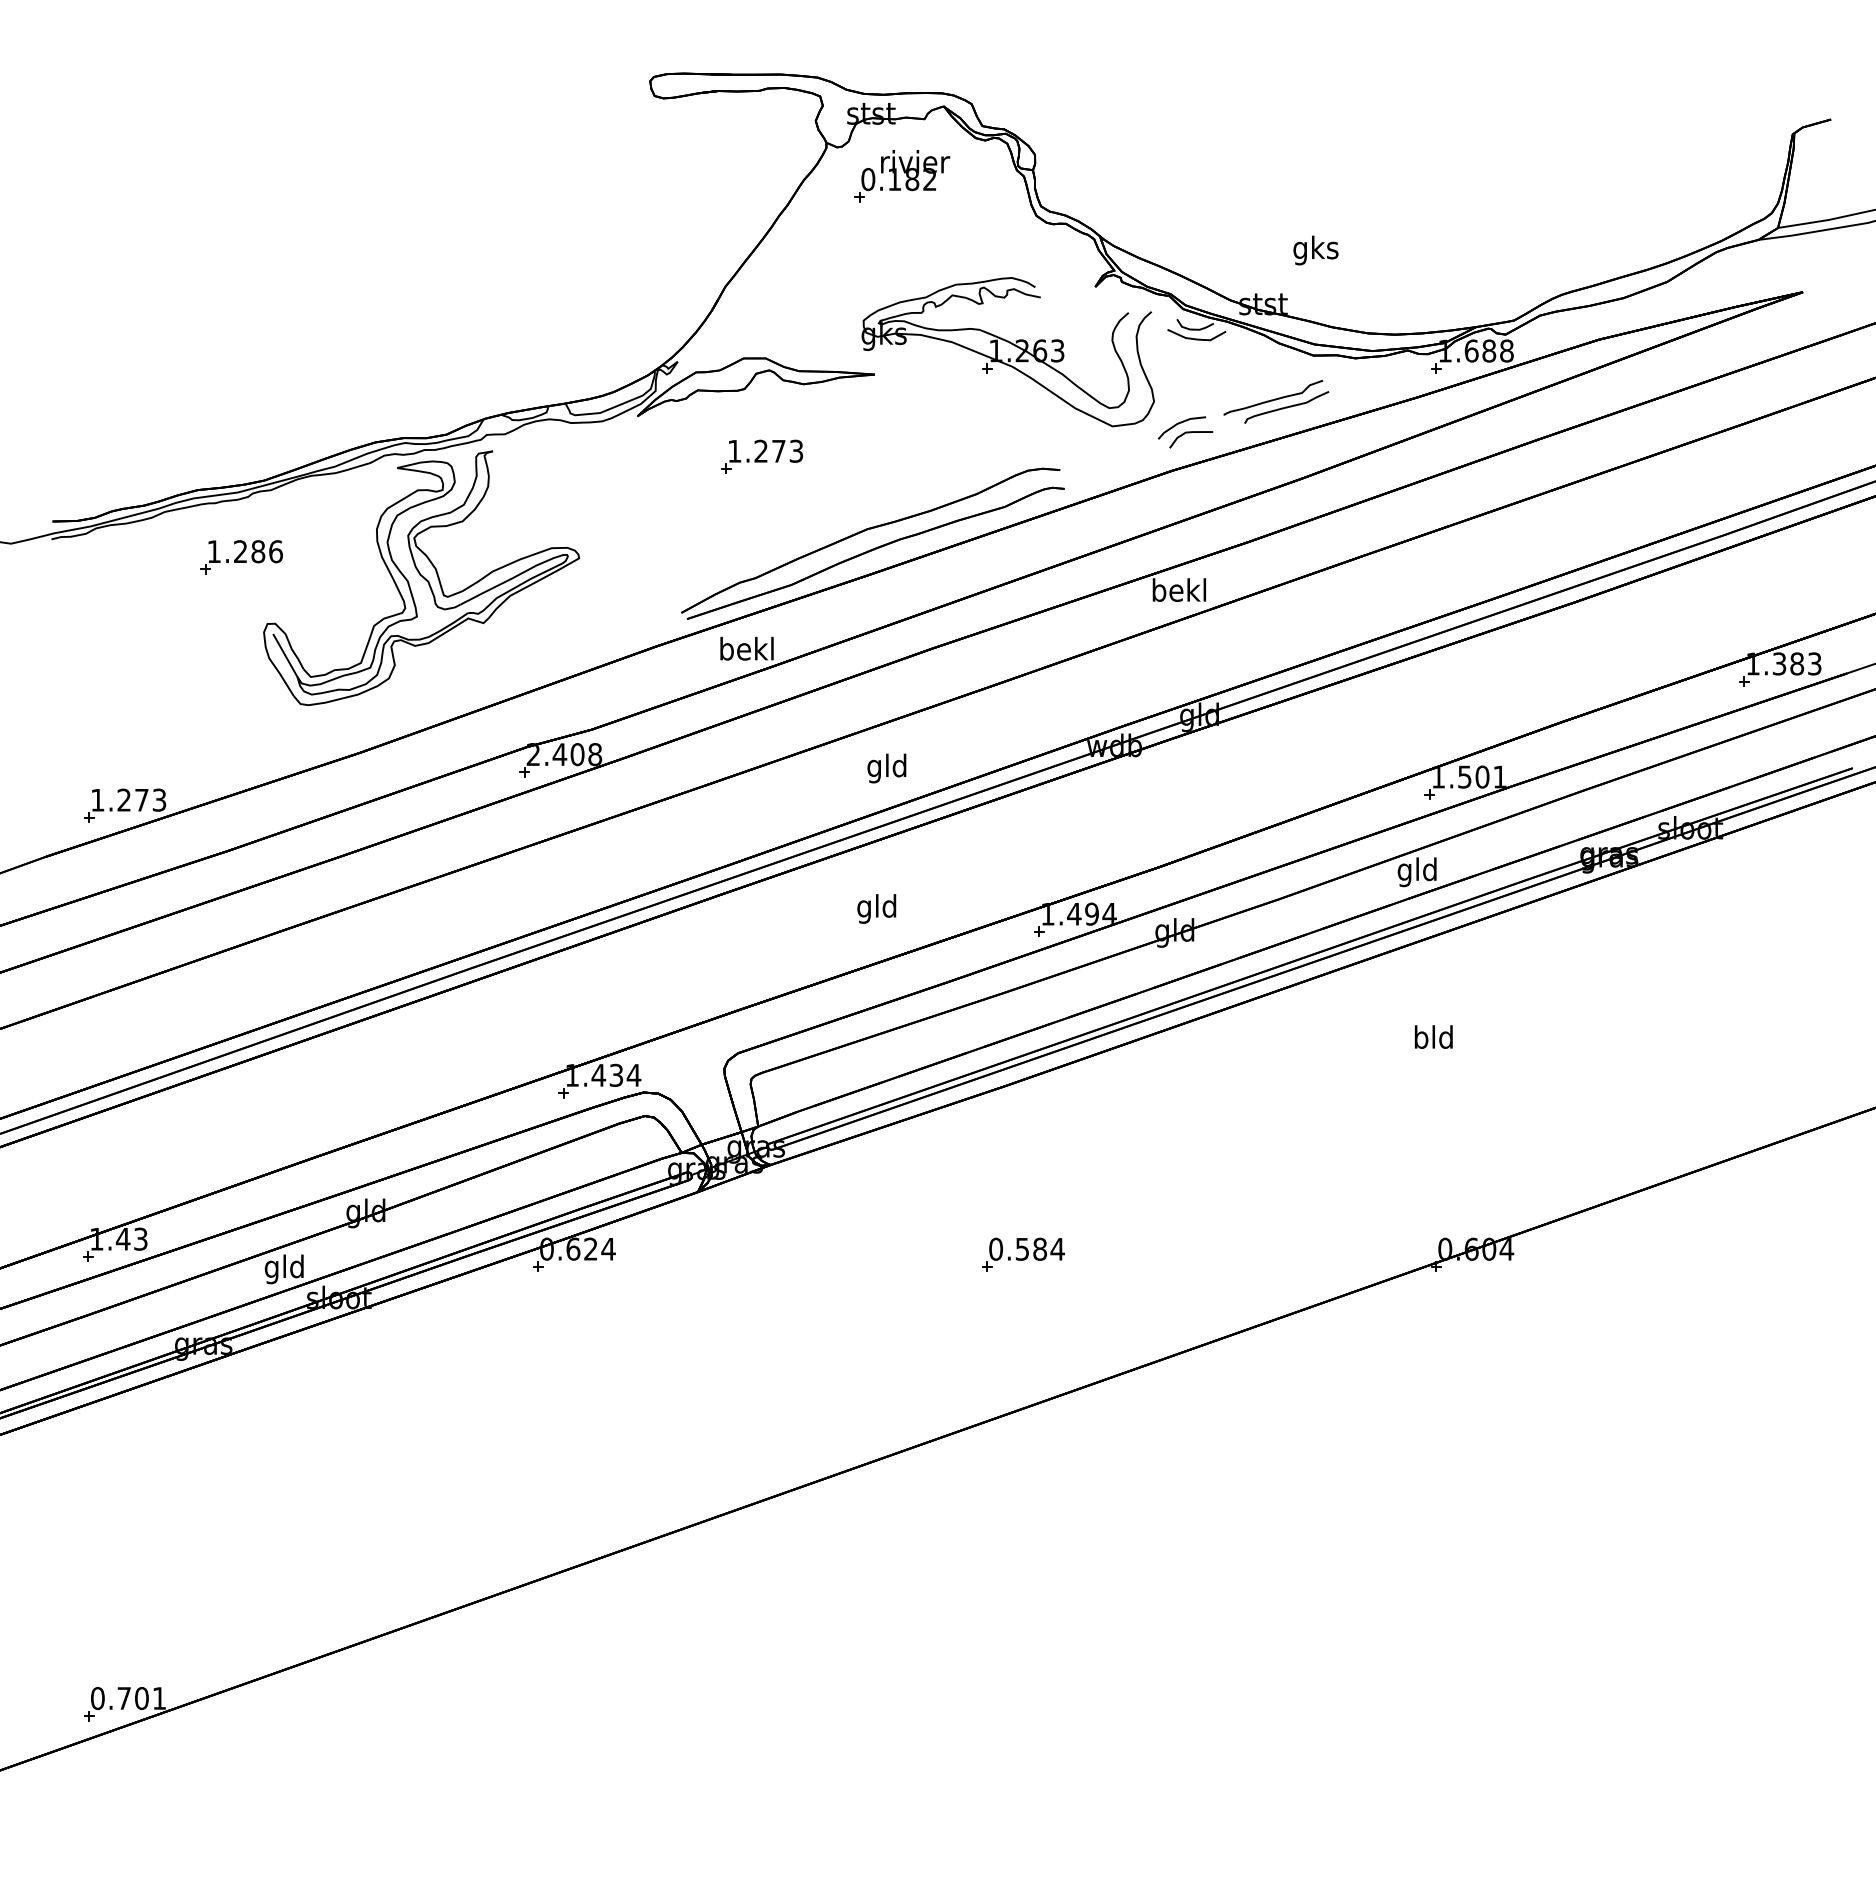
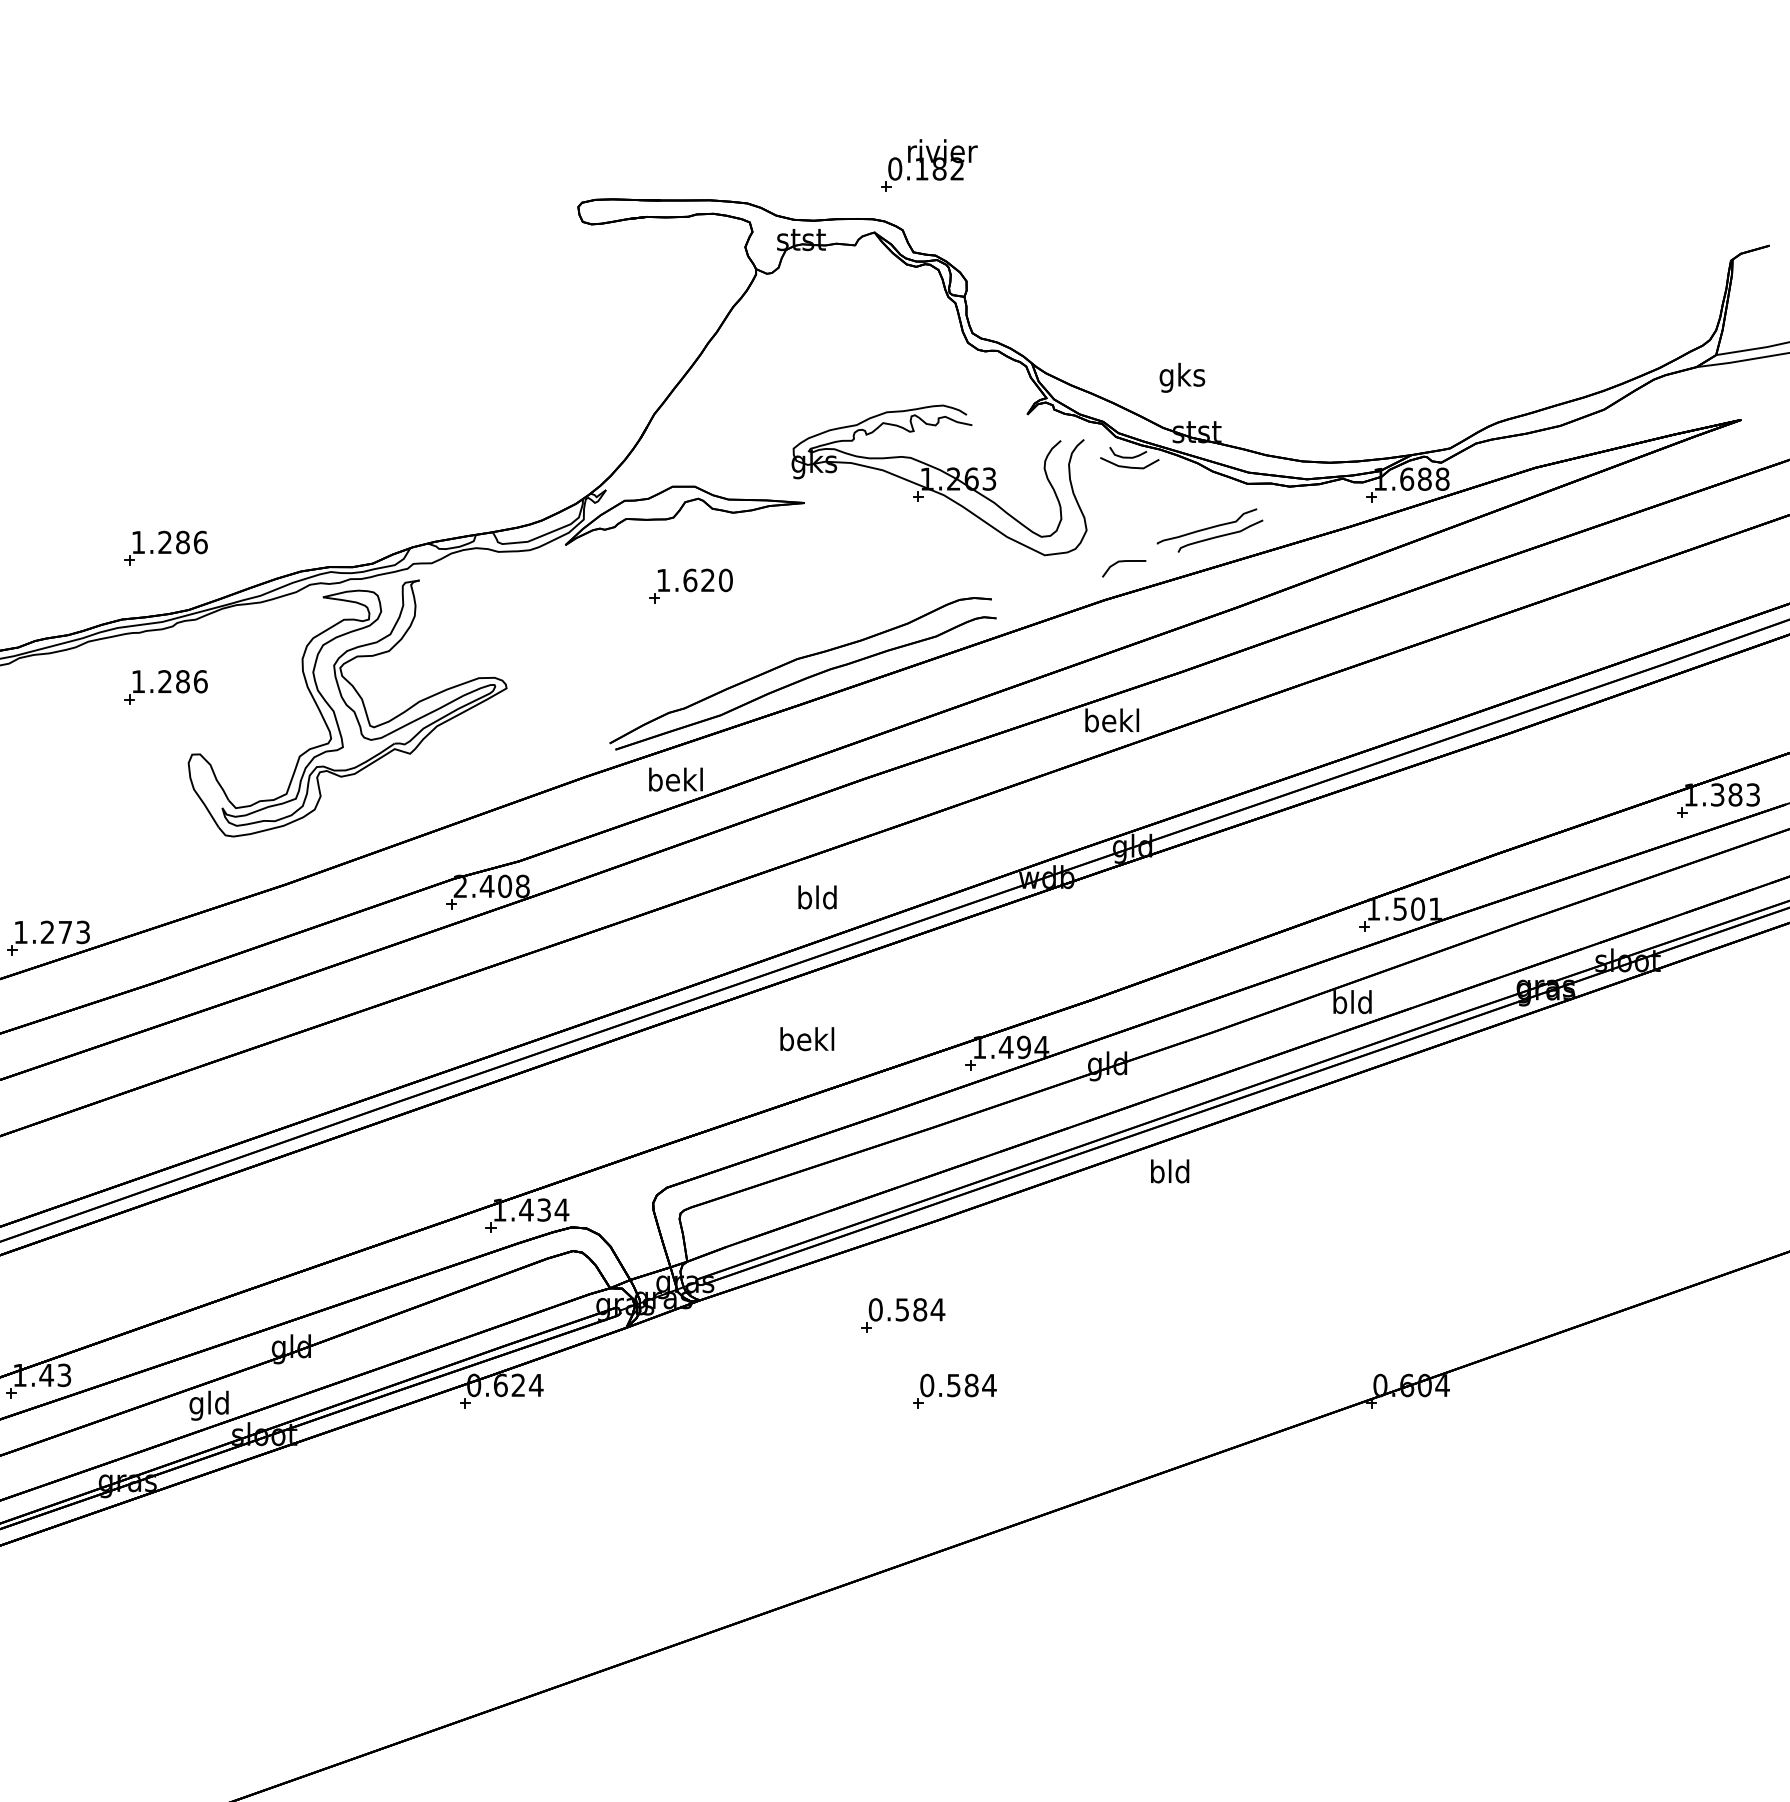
part: (902, 176) -> (929, 165), moved
text: (1315, 250) -> (1181, 377), moved
part: (241, 419) -> (165, 548), added
line: (1181, 423) -> (1114, 552), removed
text: (778, 450) -> (707, 579), 1.273 -> 1.620
line: (285, 655) -> (210, 786), removed
text: (874, 768) -> (804, 900), gld -> bld
text: (1404, 872) -> (1339, 1005), gld -> bld
text: (876, 908) -> (806, 1041), gld -> bekl
text: (1433, 1036) -> (1169, 1170), moved
part: (972, 1179) -> (903, 1315), added

